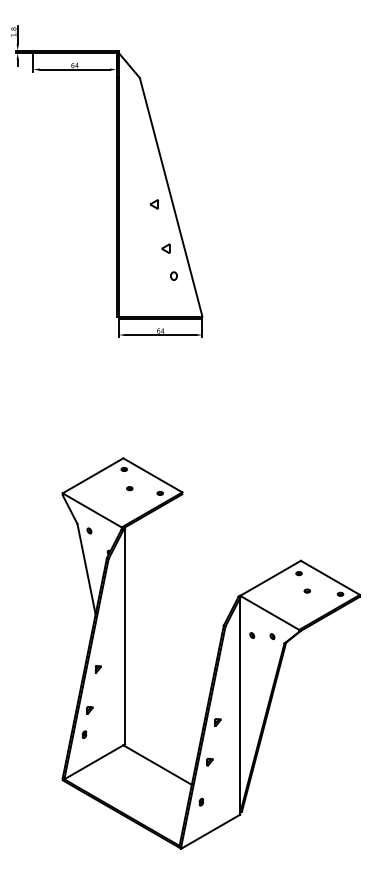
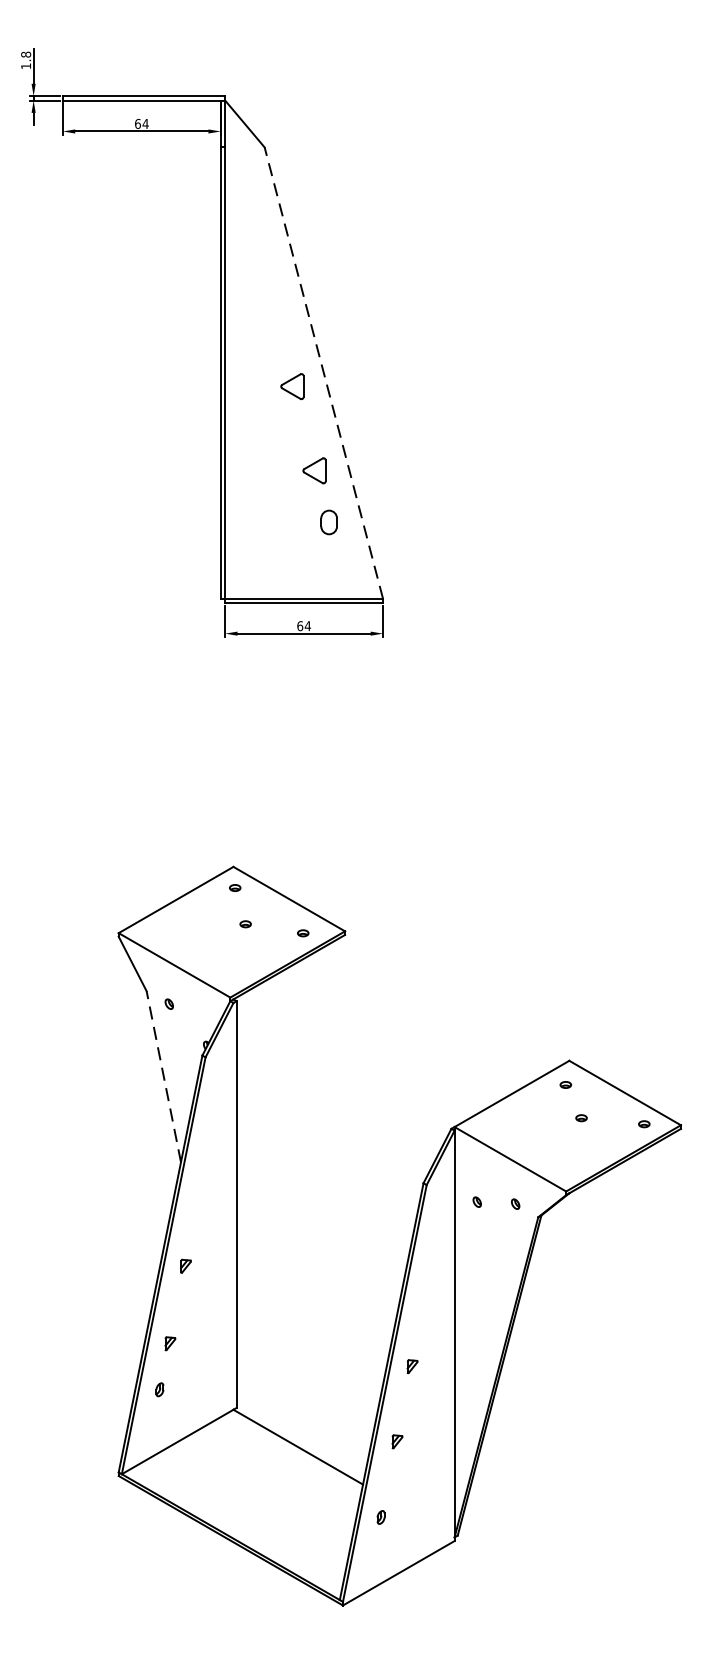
line: (171, 196) -> (324, 371), solid -> dashed
part: (154, 204) -> (292, 386), size x1.6
part: (165, 248) -> (313, 469), size x1.6
part: (173, 275) -> (328, 521), size x1.6
line: (86, 568) -> (163, 1075), solid -> dashed

